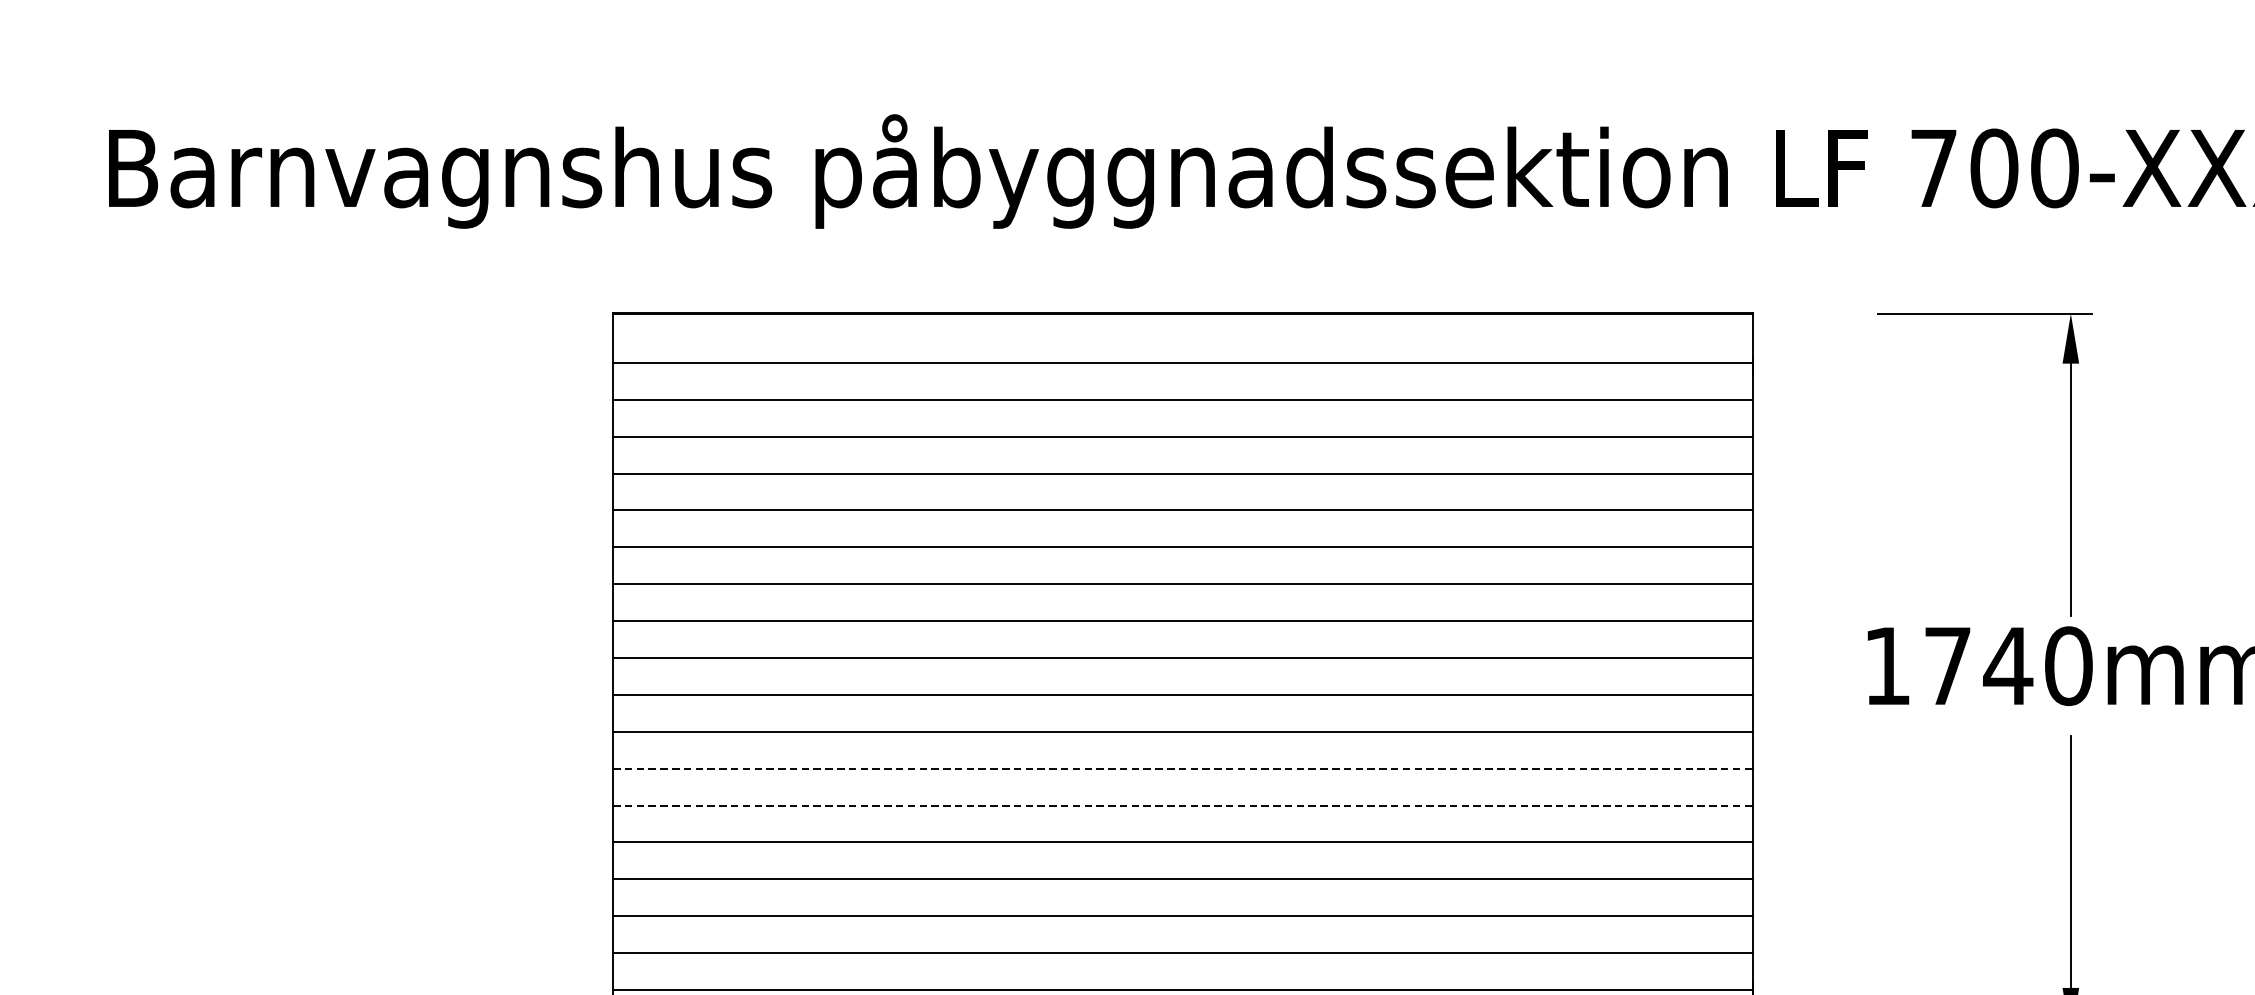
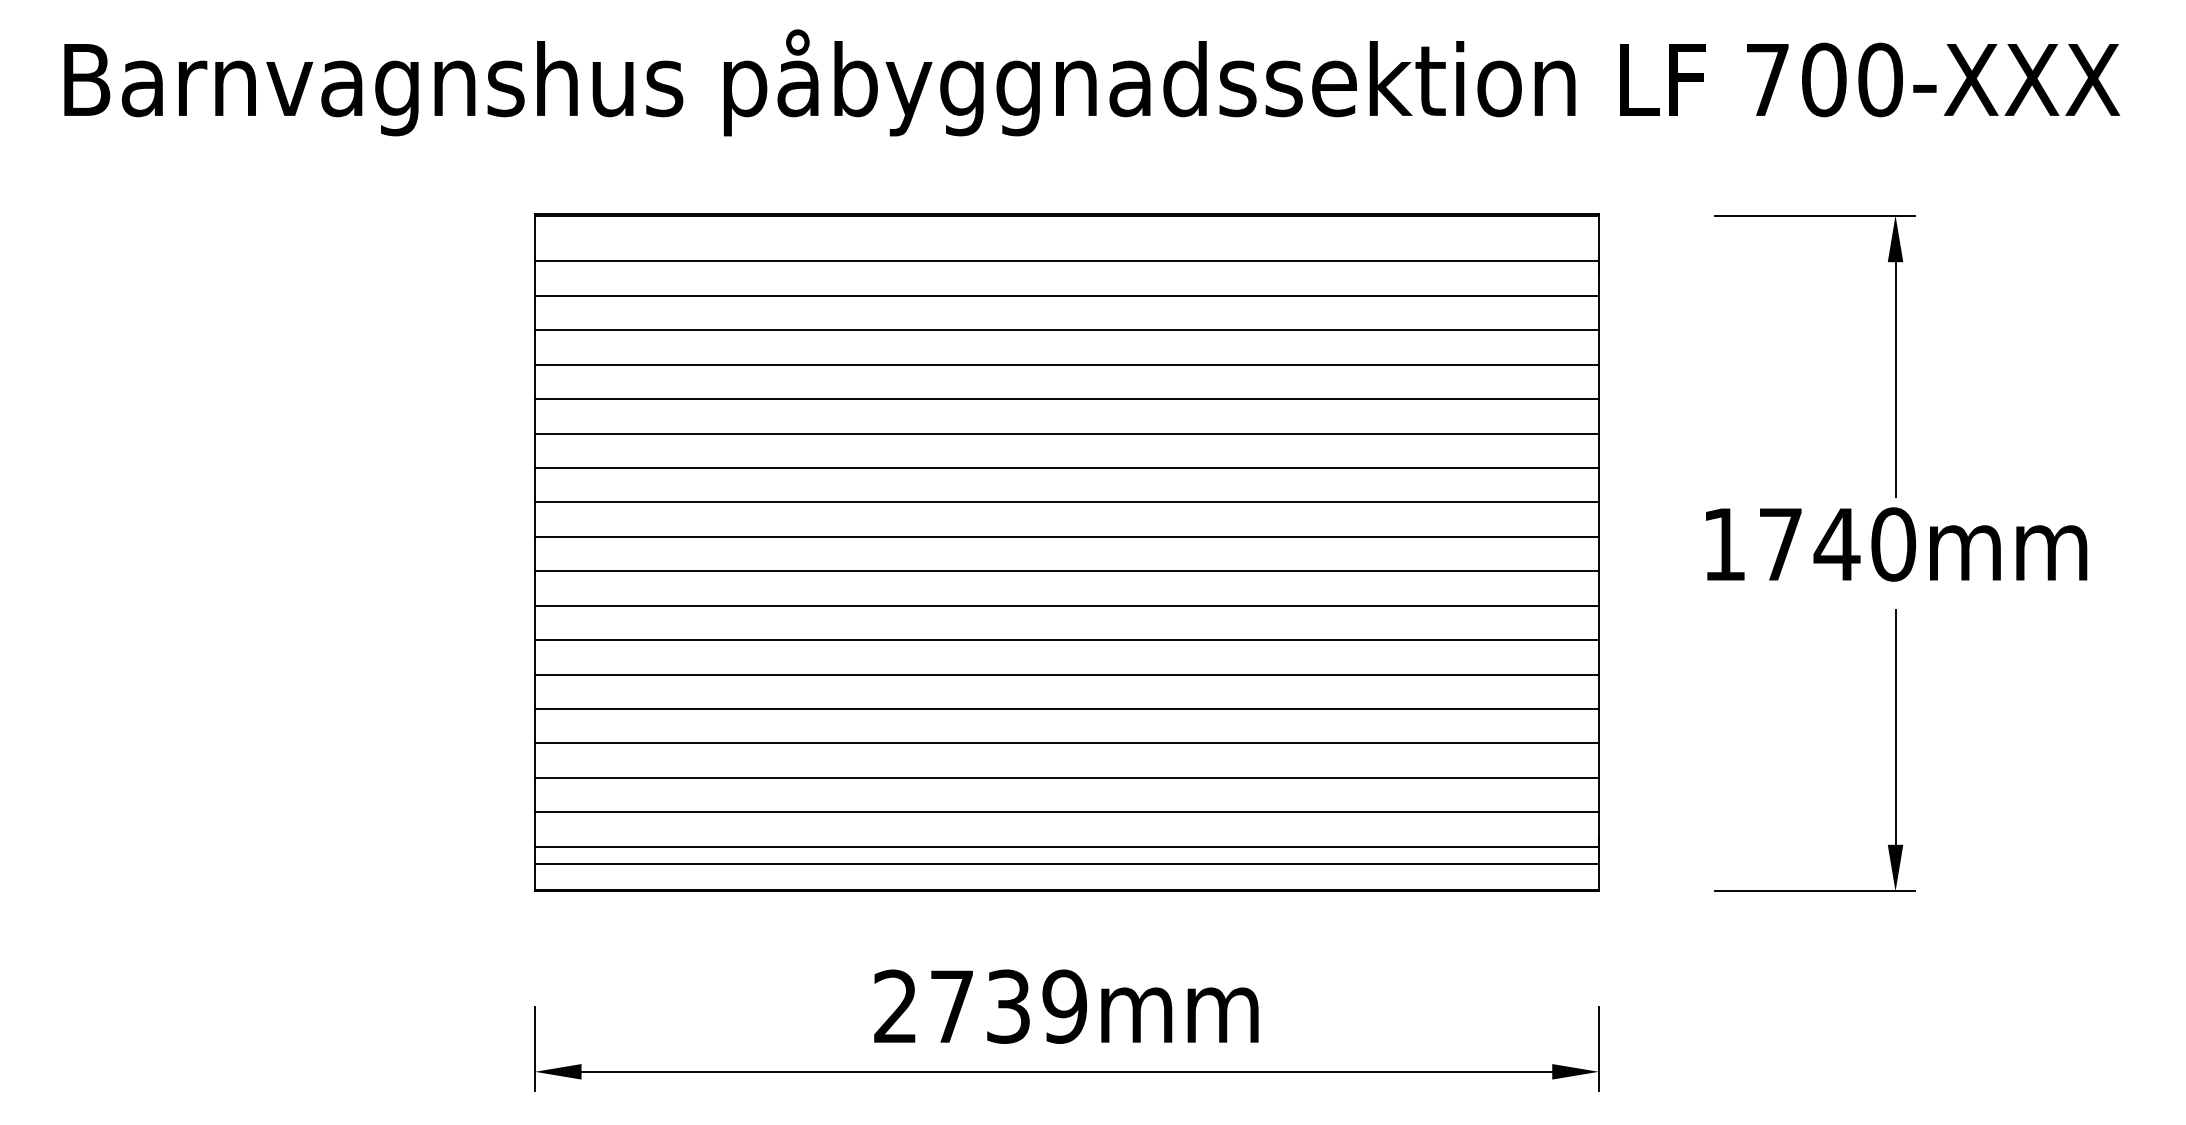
line: (1182, 768) -> (1066, 640), dashed -> solid
line: (1182, 805) -> (1066, 674), dashed -> solid

